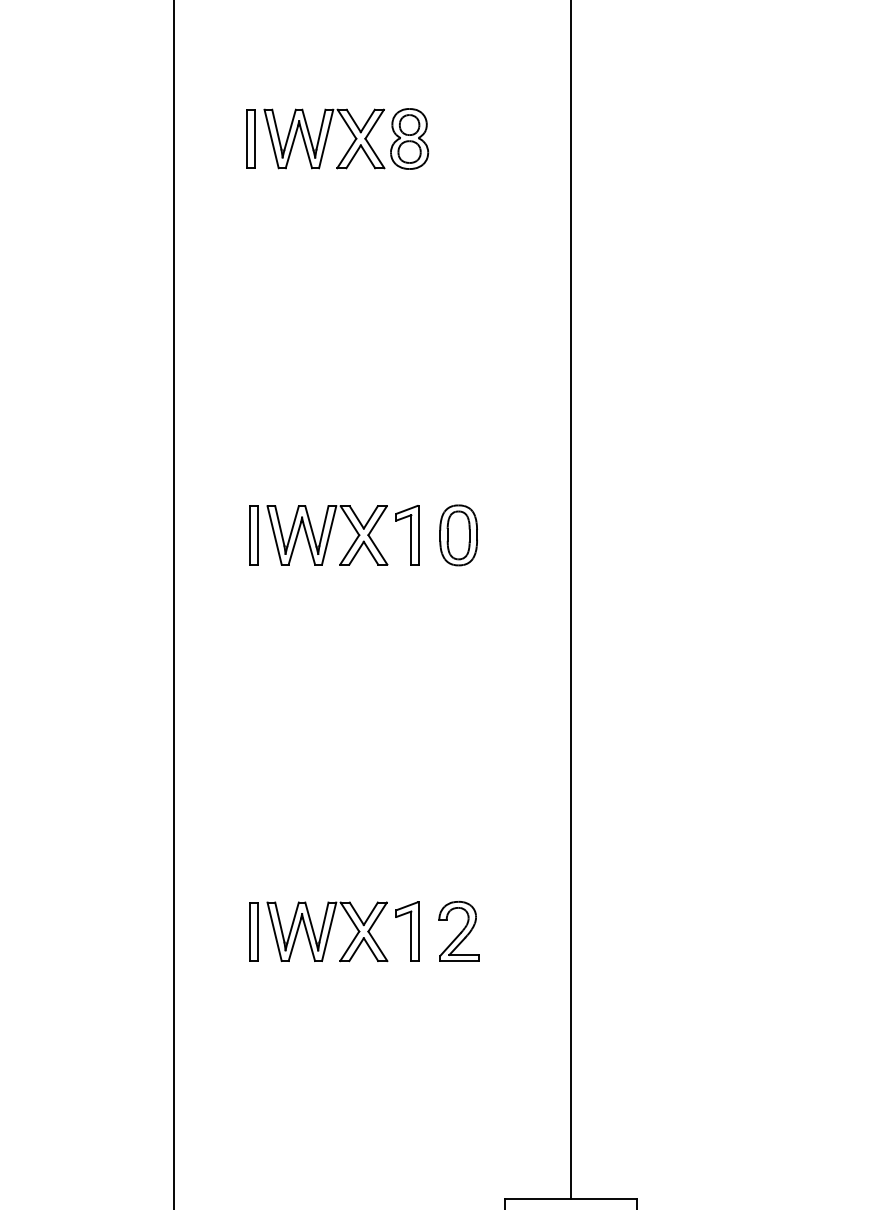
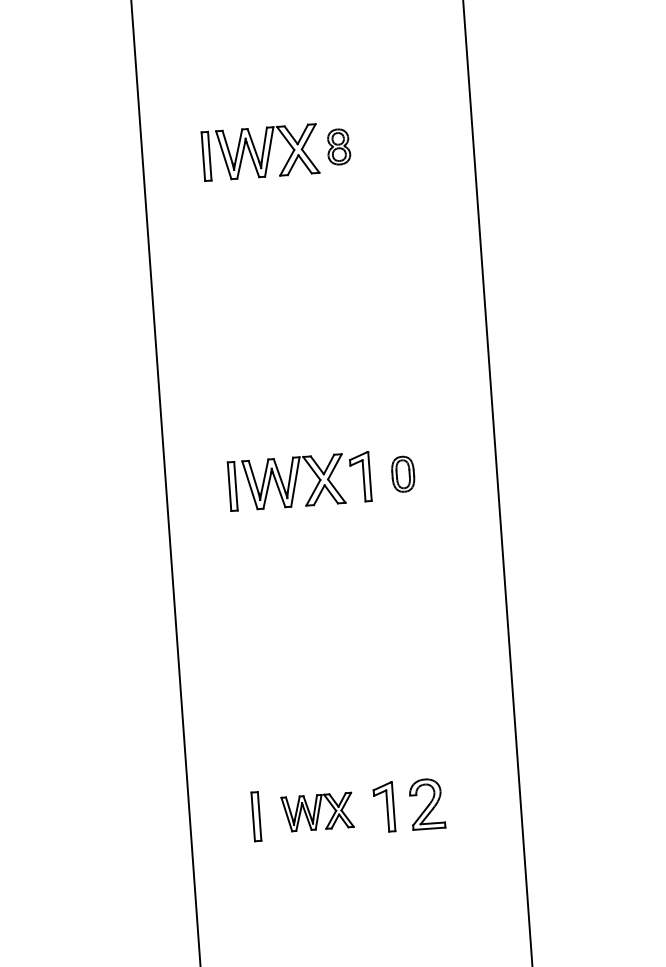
part: (409, 138) -> (338, 146), size x0.7
part: (458, 535) -> (403, 474), size x0.7
part: (327, 931) -> (317, 812), size x0.7

